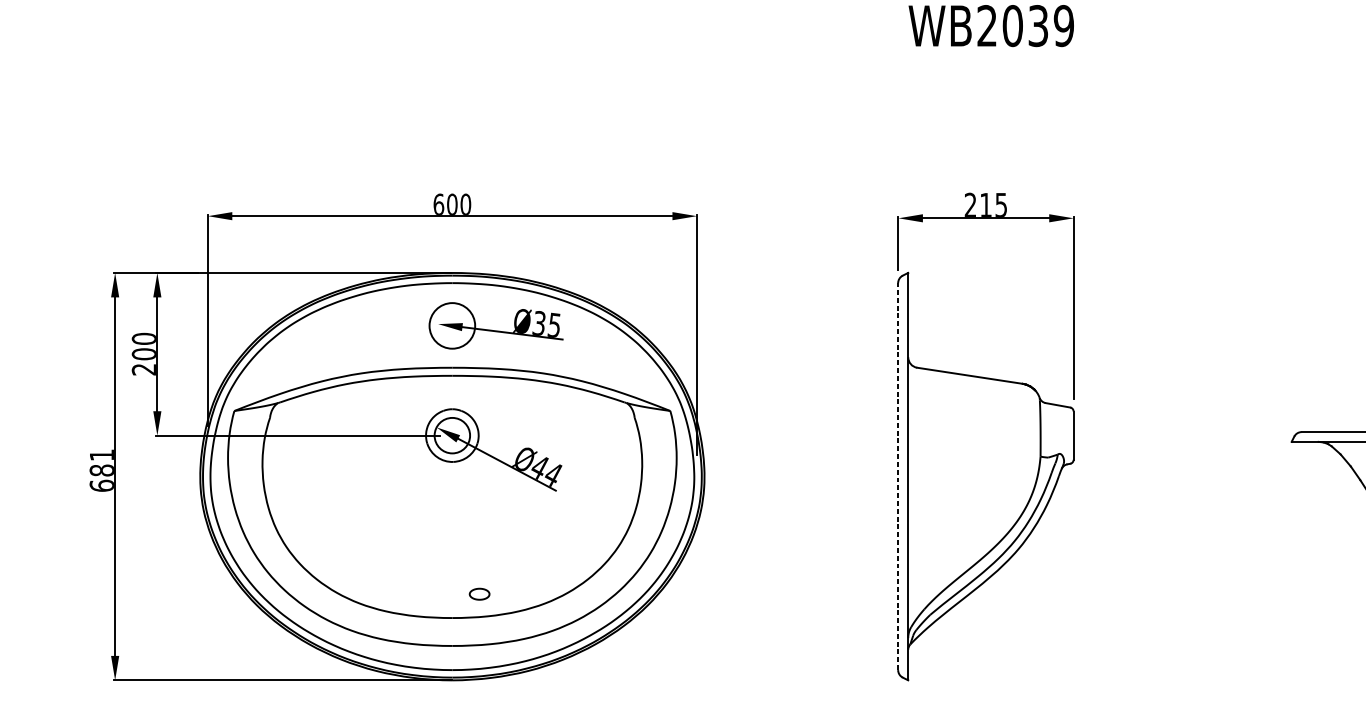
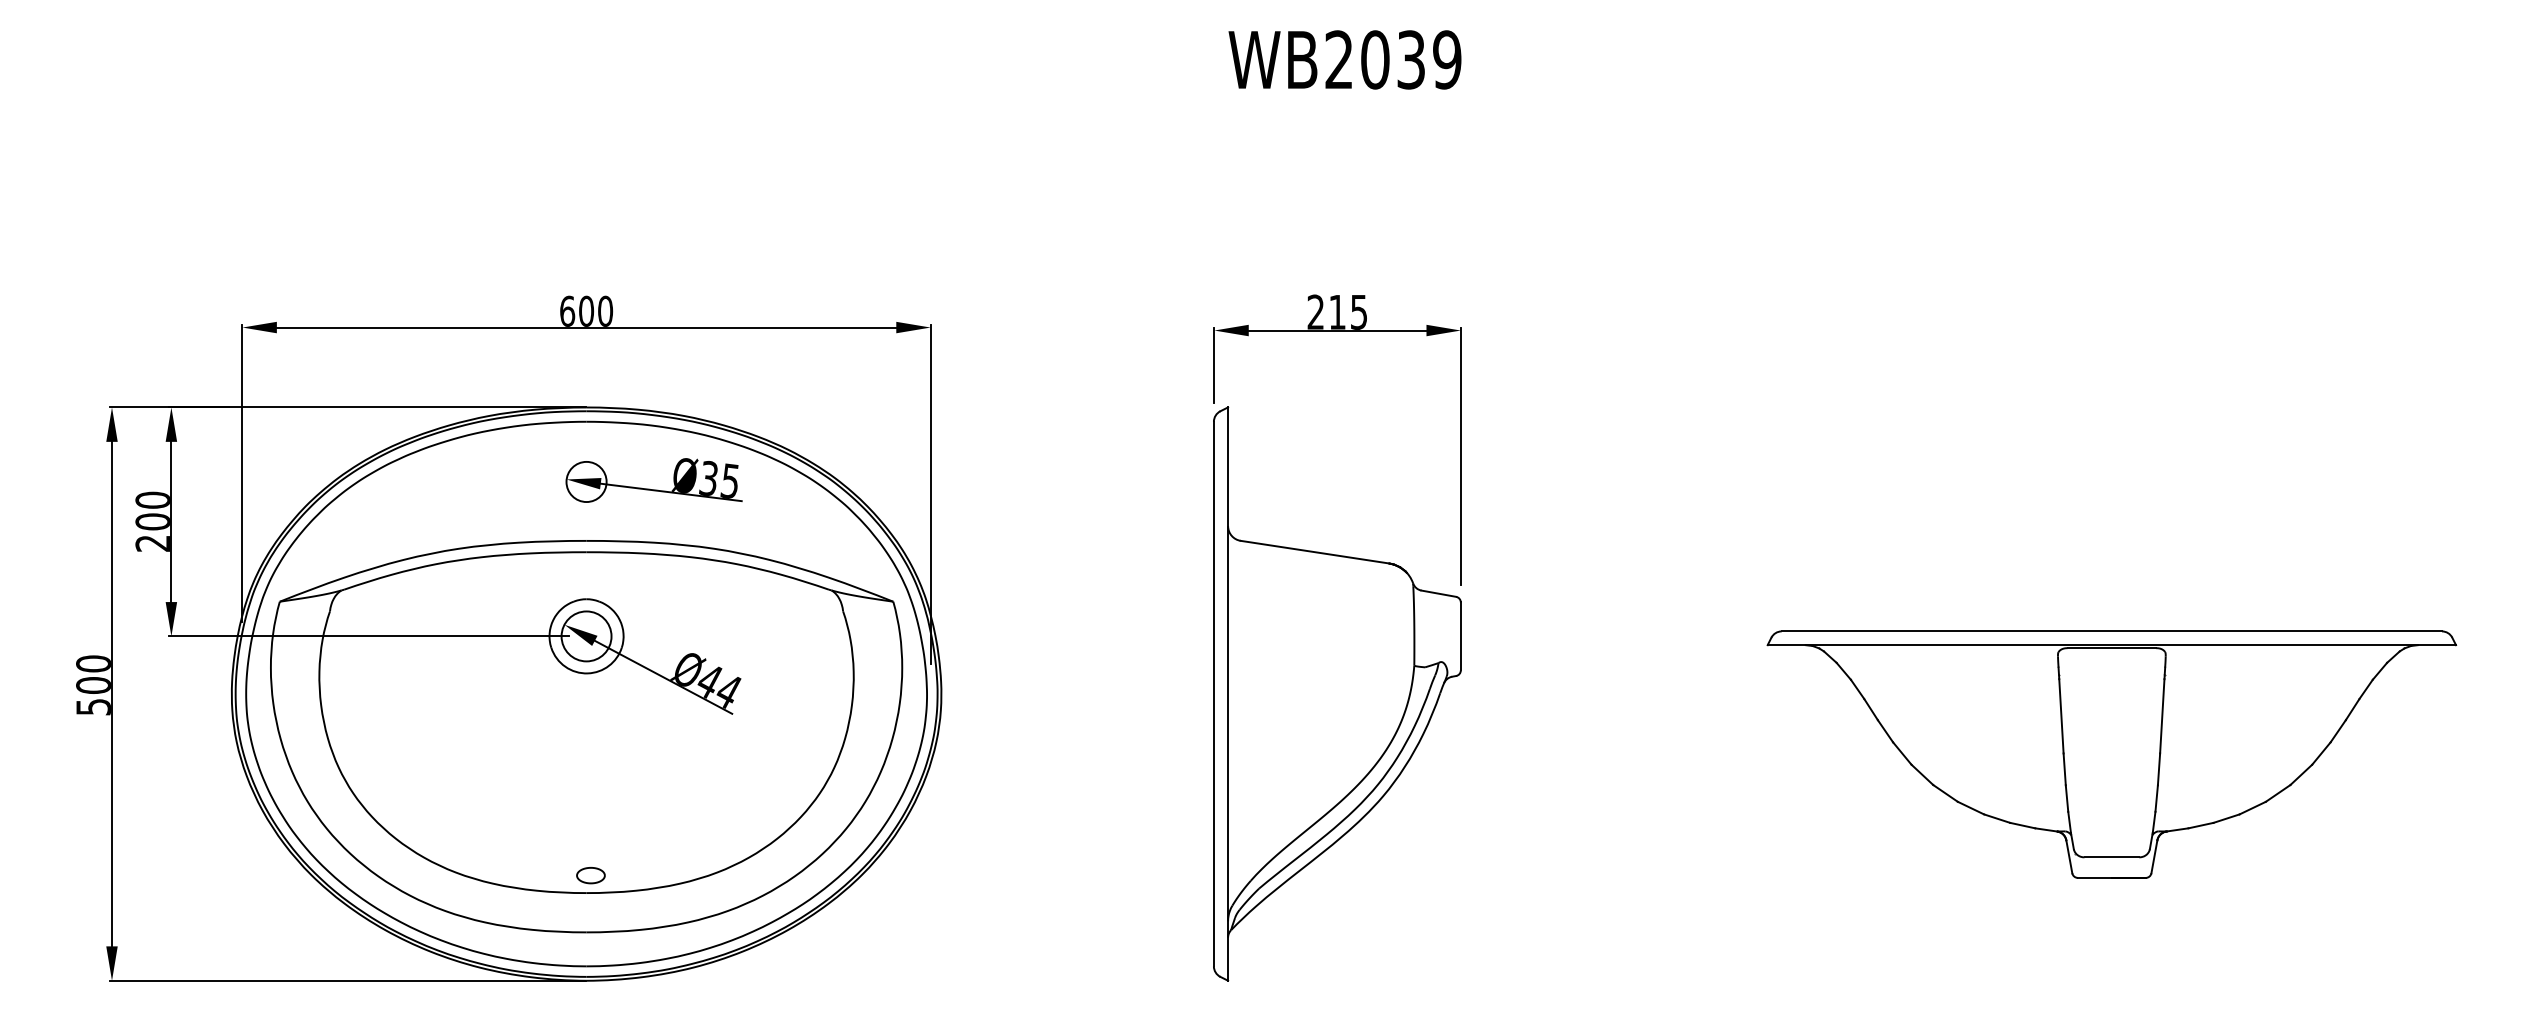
circle: (452, 325) -> (586, 481), size x0.62
text: (101, 470) -> (93, 685), 681 -> 500
line: (897, 476) -> (1213, 693), dashed -> solid
part: (479, 594) -> (590, 875), moved

